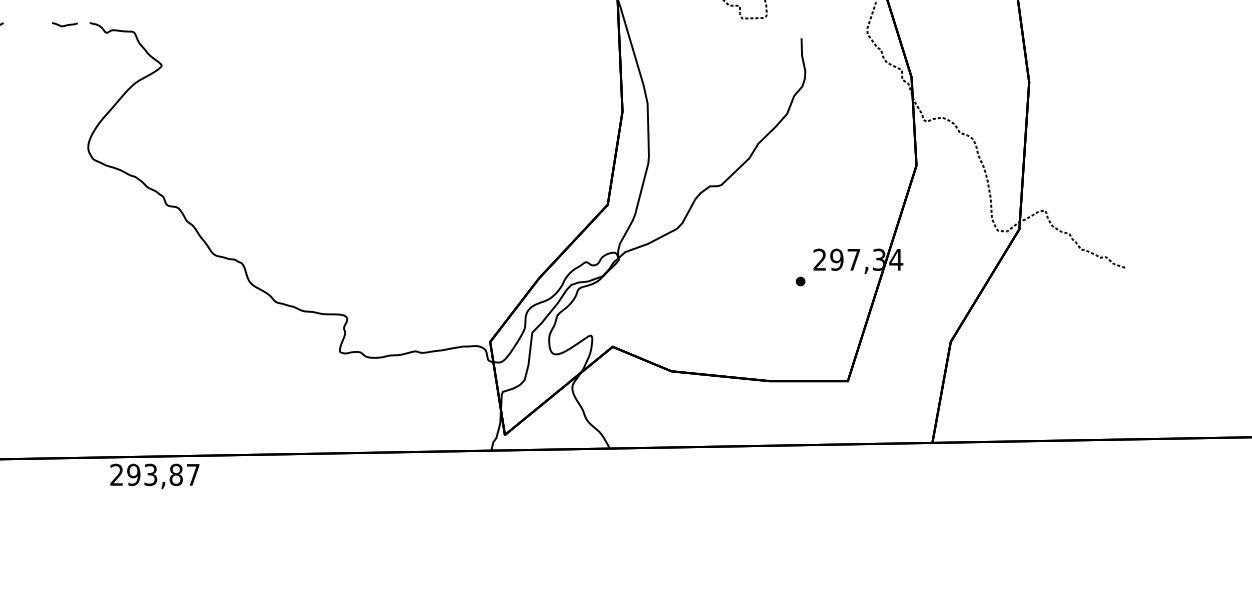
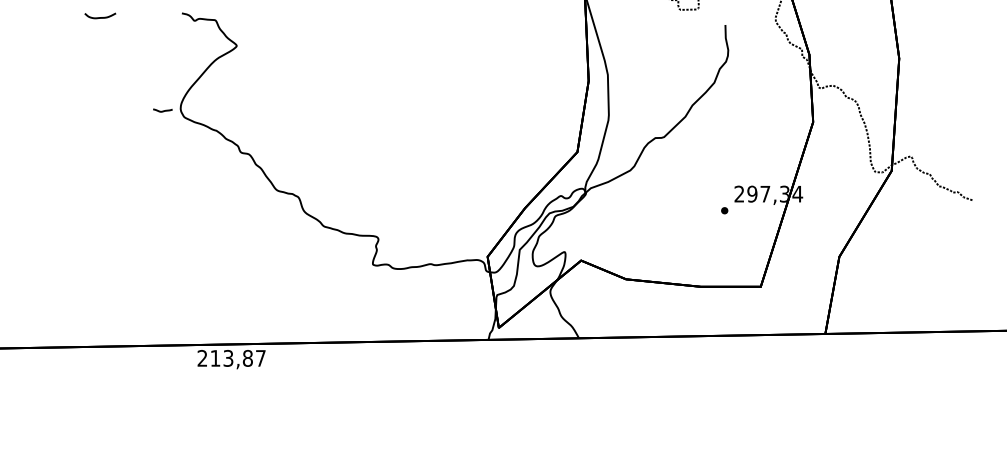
curve: (64, 24) -> (162, 110), moved
text: (133, 475) -> (215, 358), 293,87 -> 213,87

